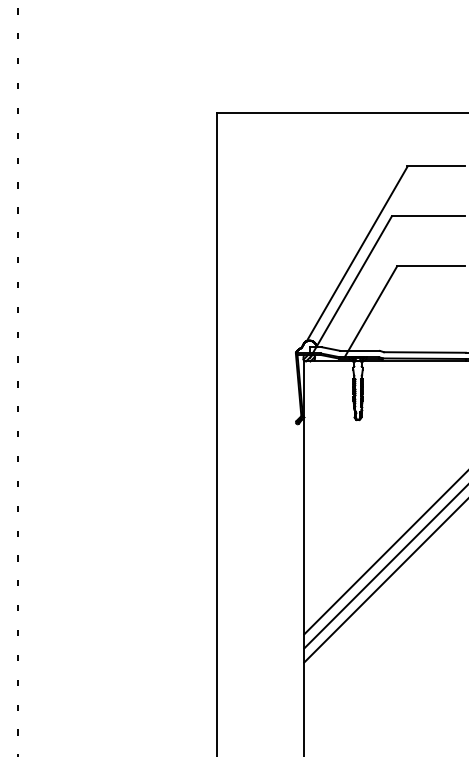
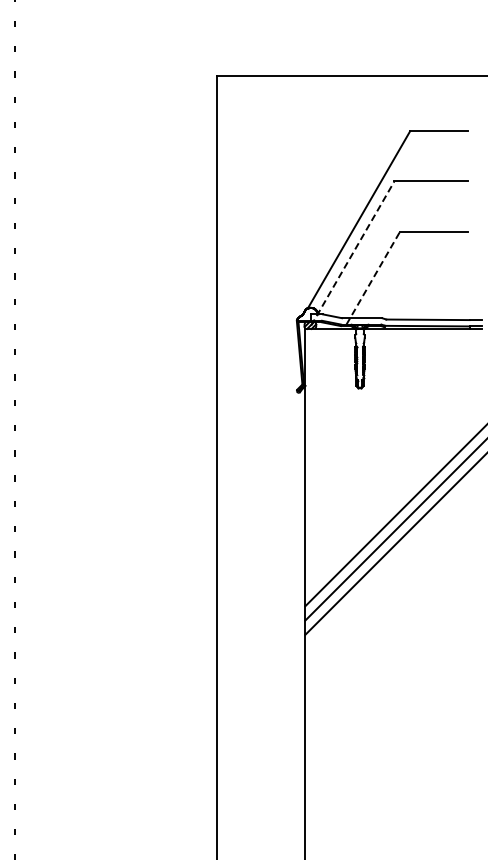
line: (350, 287) -> (352, 253), solid -> dashed
line: (371, 310) -> (373, 277), solid -> dashed

